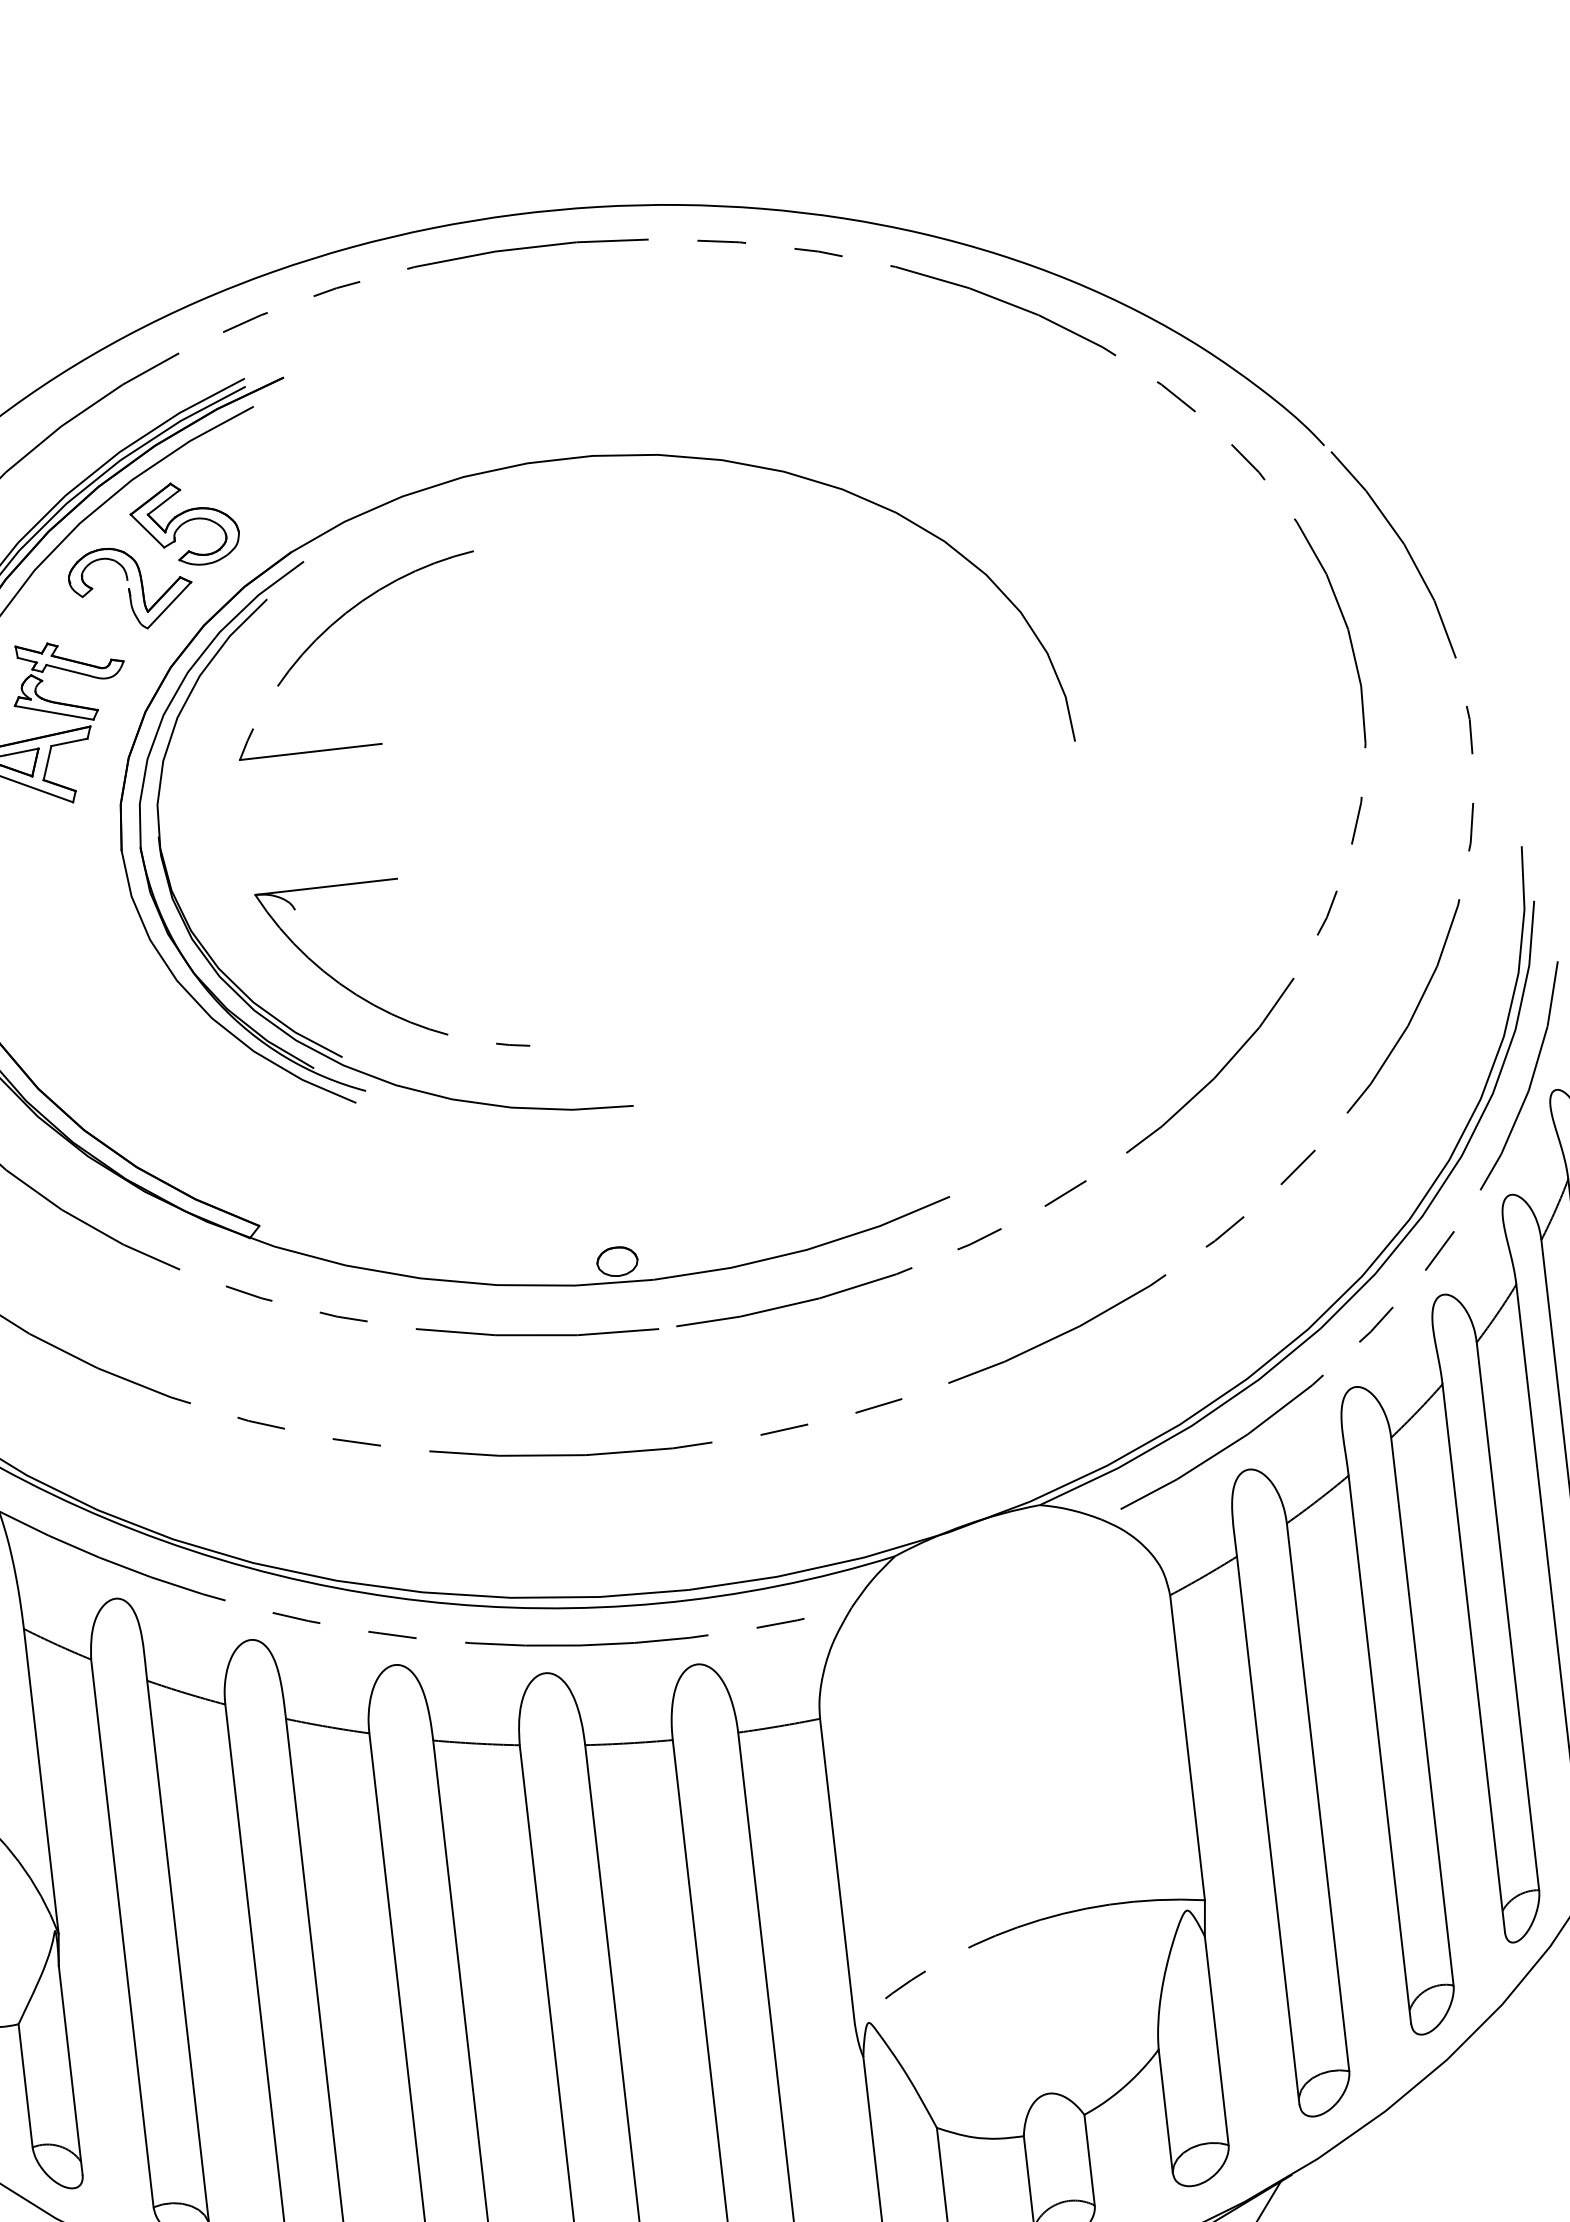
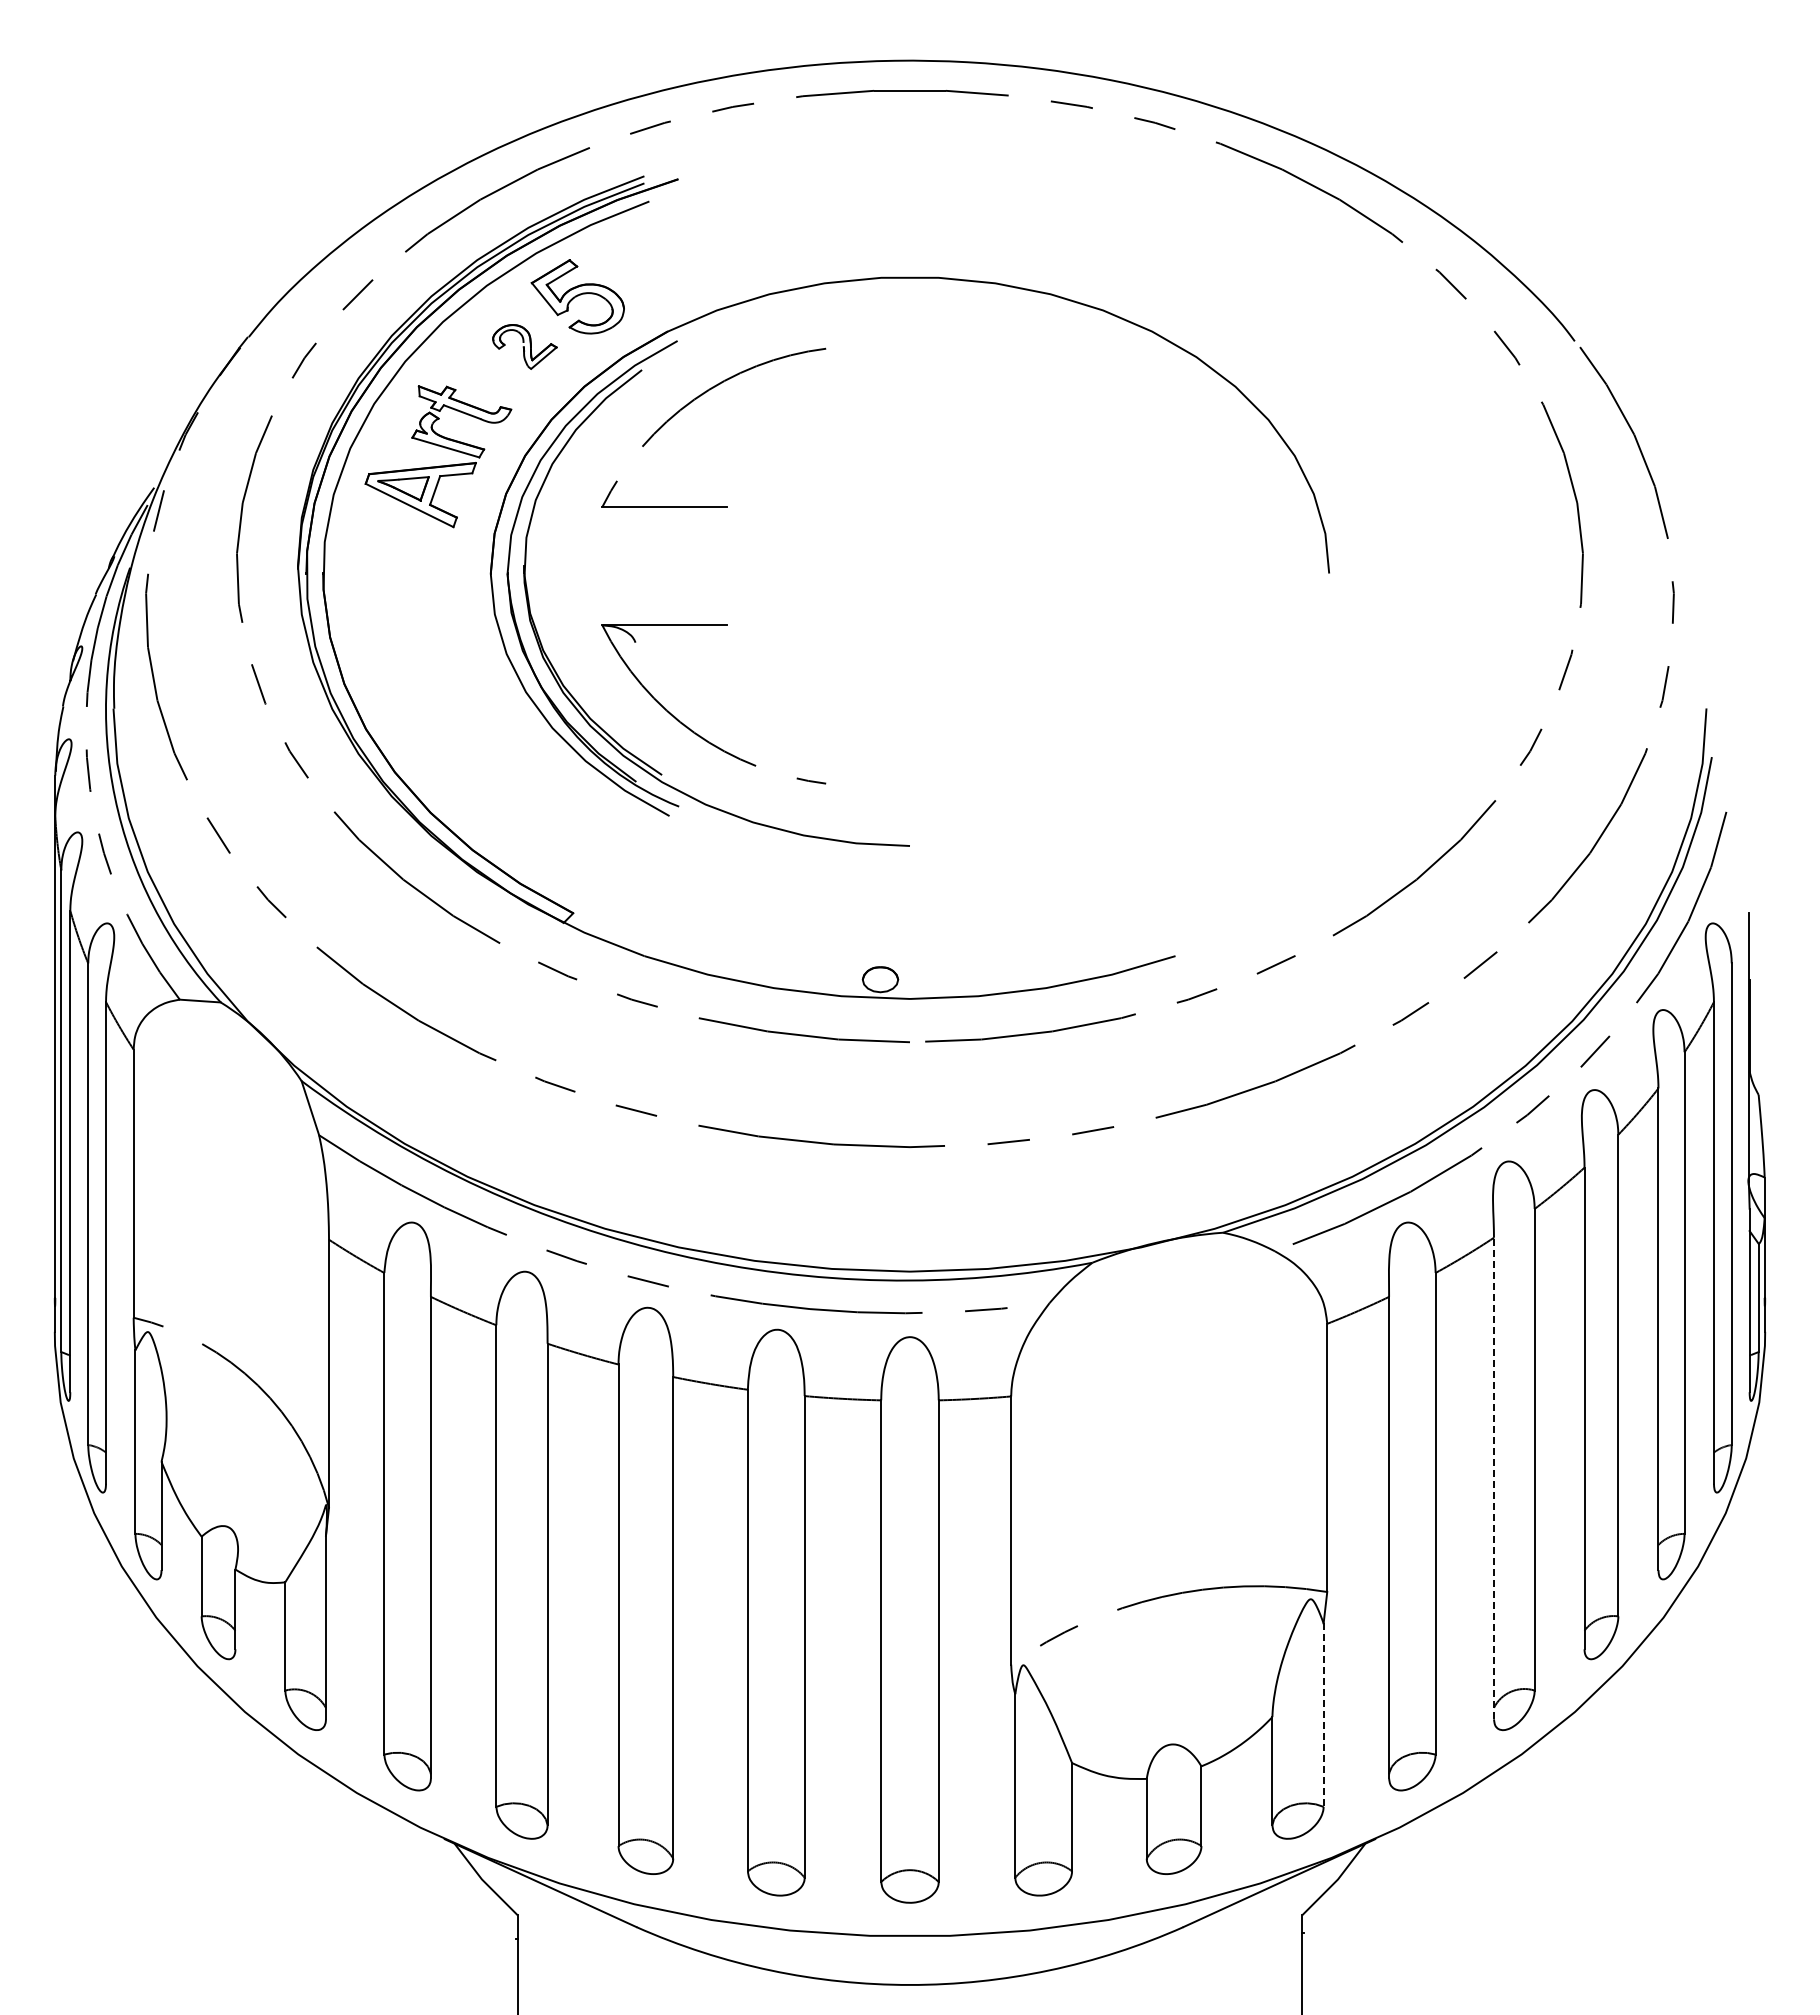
part: (130, 587) -> (524, 346), size x0.6
line: (1380, 1749) -> (1494, 1478), solid -> dashed
line: (1216, 2041) -> (1323, 1715), solid -> dashed

